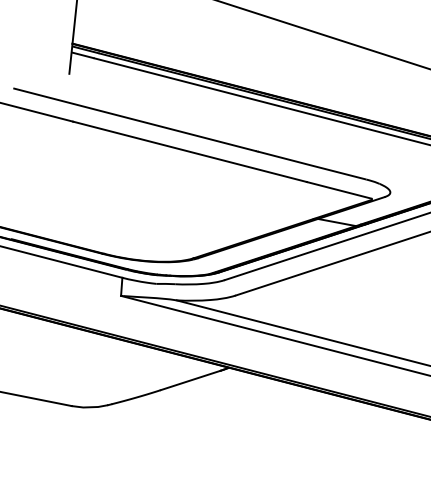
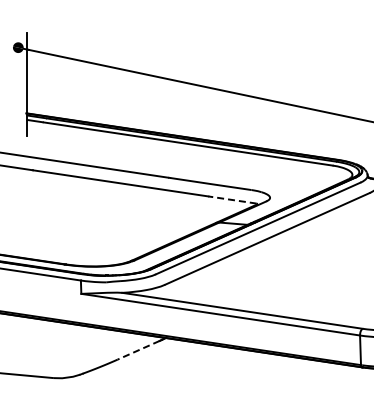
line: (339, 189) -> (232, 199), solid -> dashed
line: (190, 380) -> (138, 350), solid -> dashed

